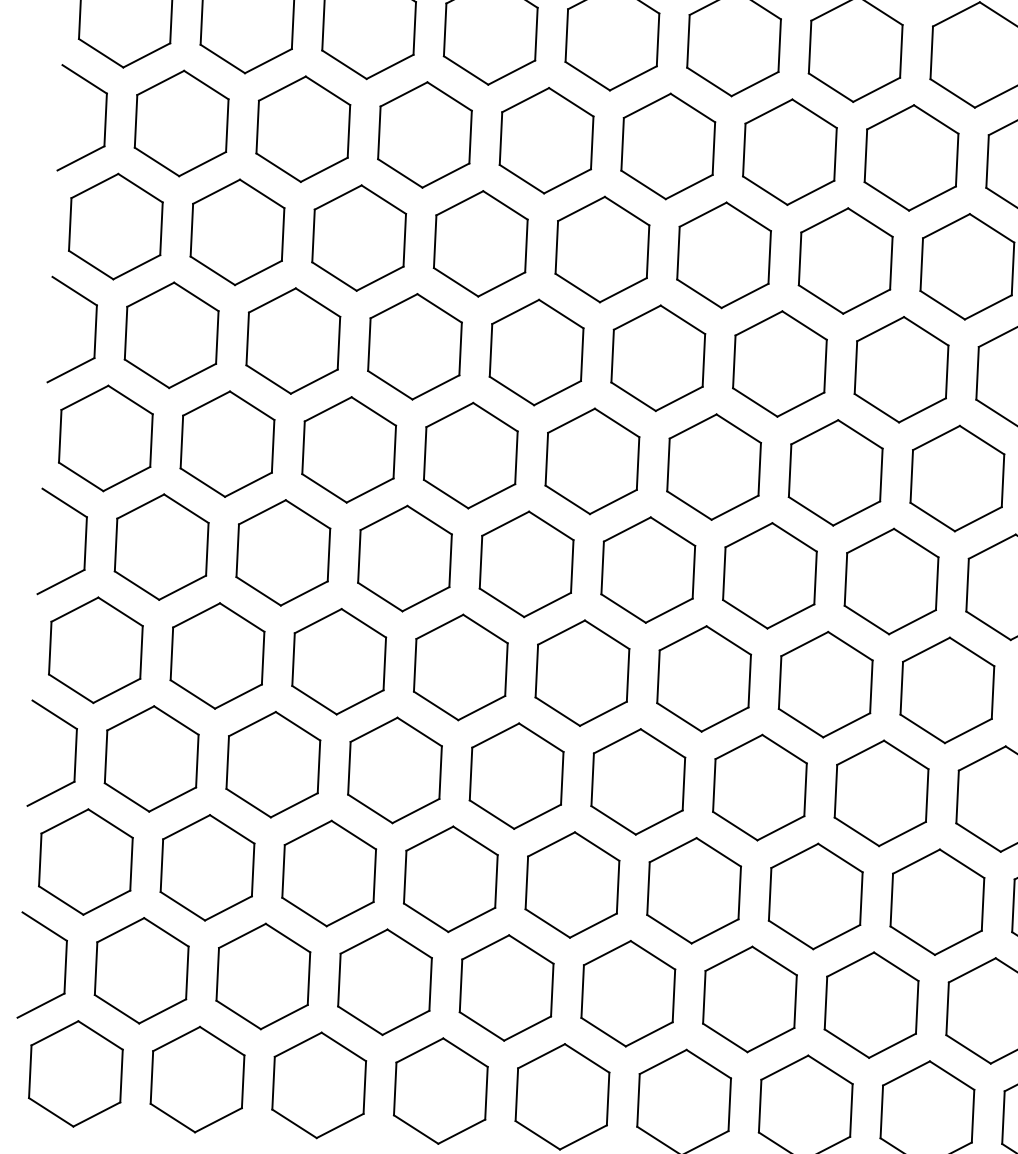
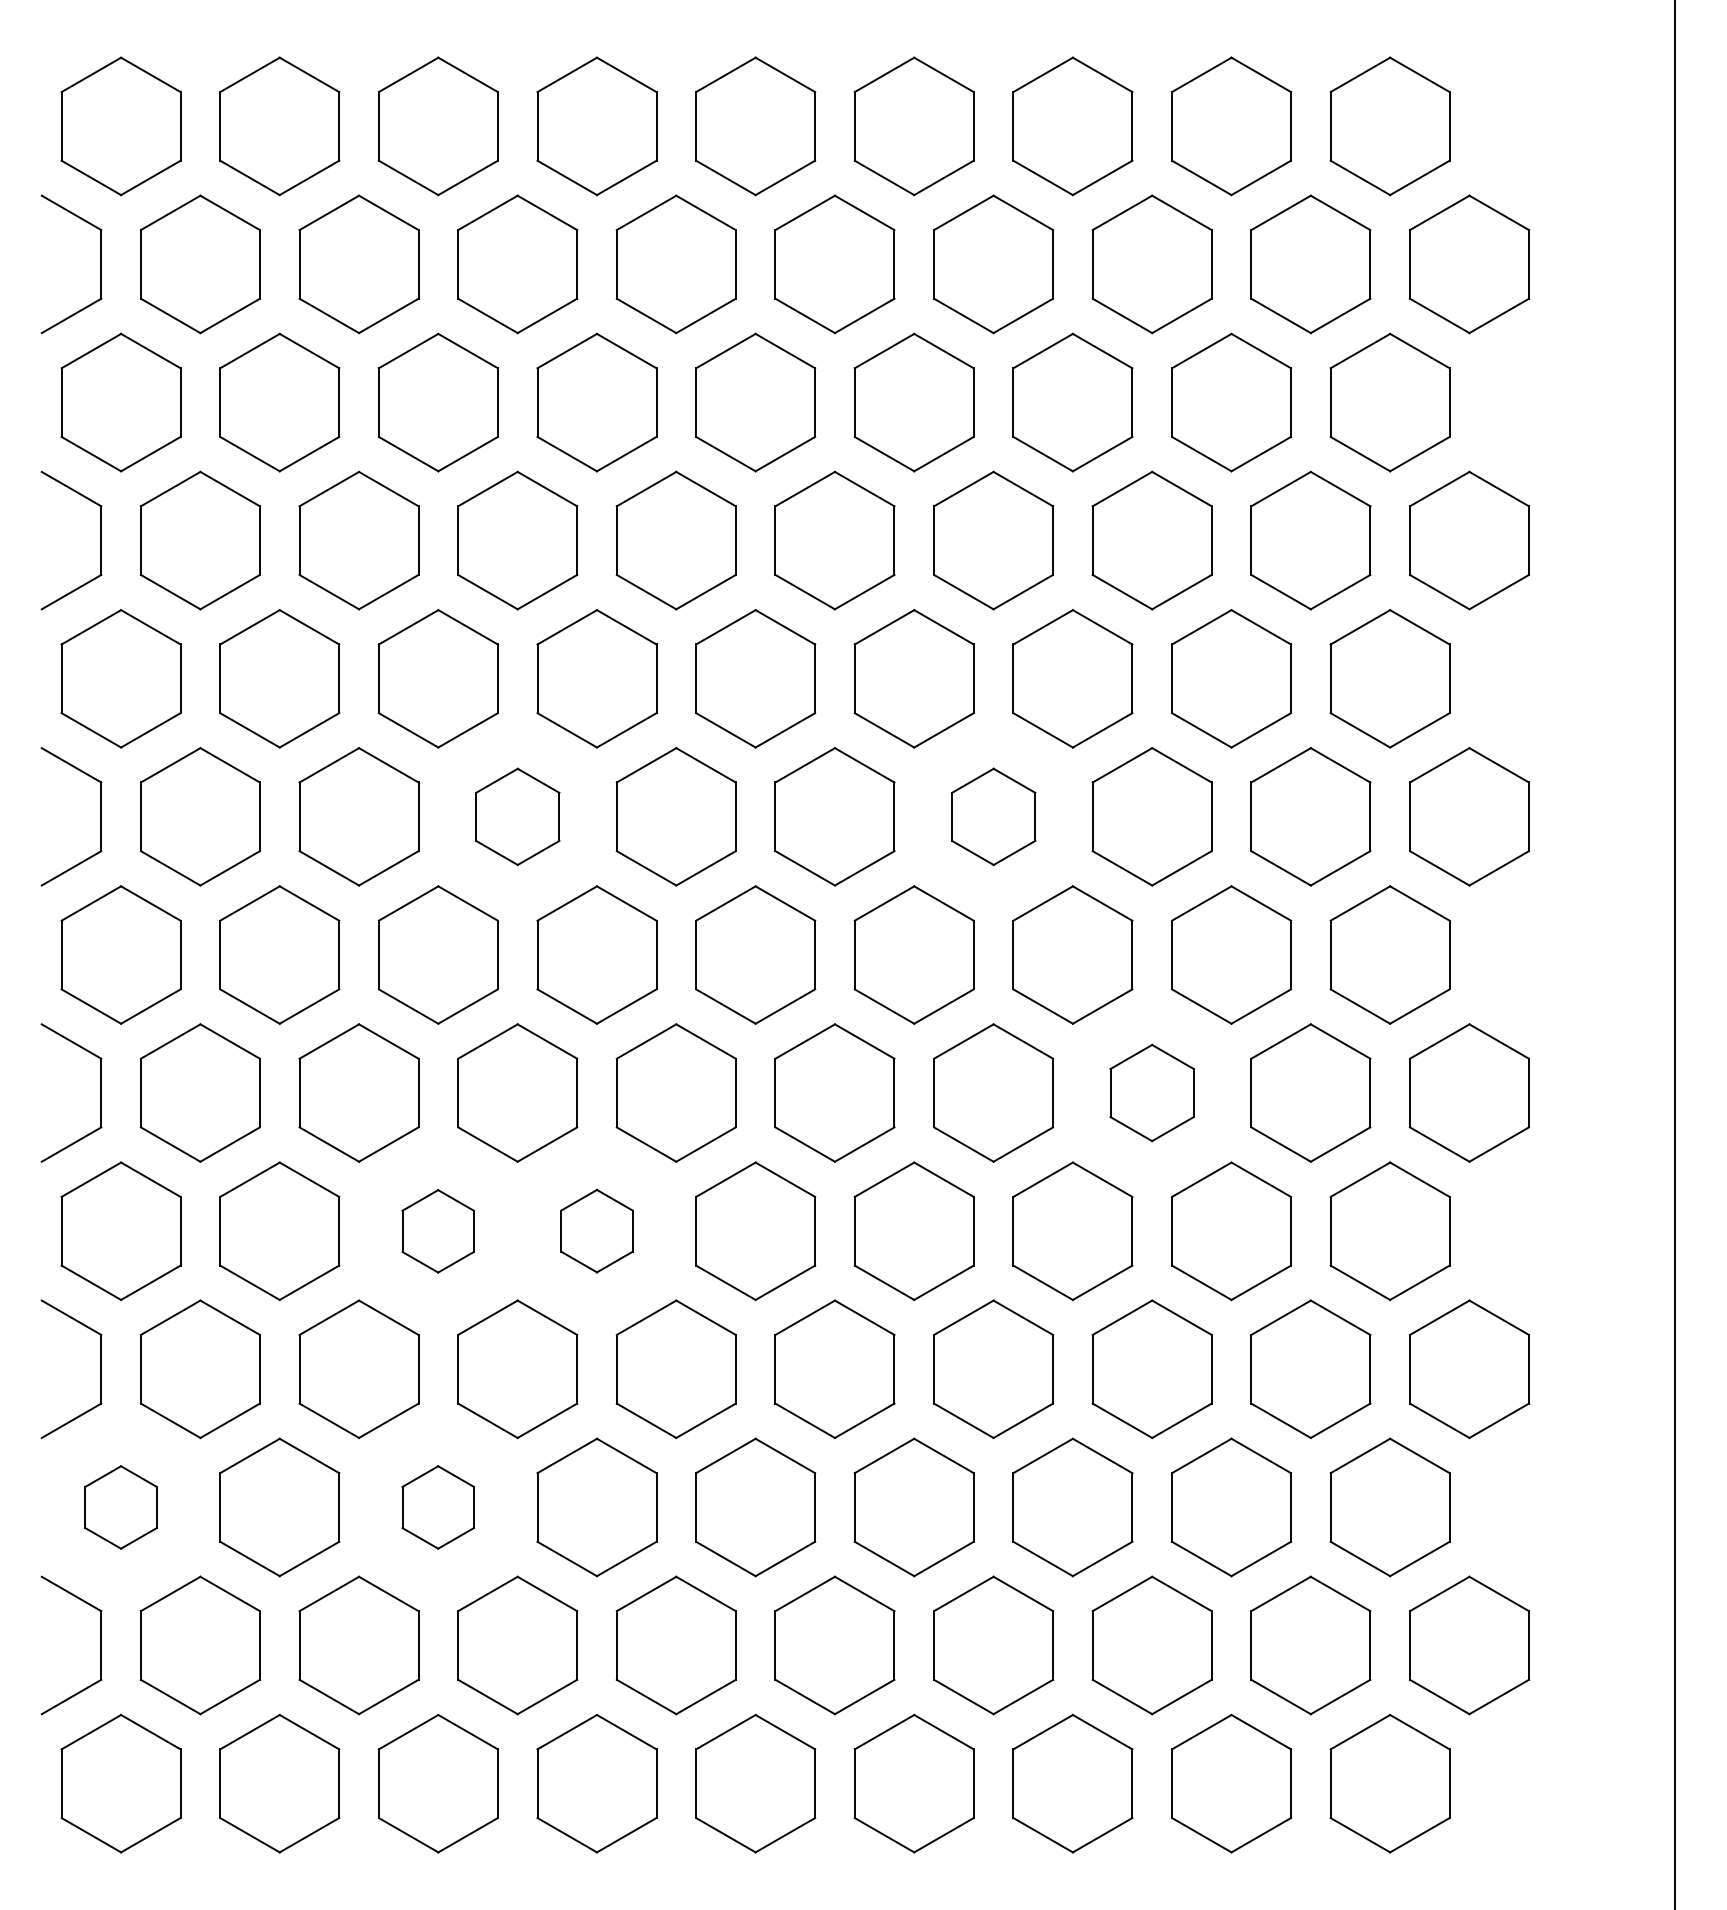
part: (414, 346) -> (517, 816), size x0.7
part: (779, 363) -> (993, 816), size x0.7
part: (891, 581) -> (1151, 1092), size x0.7
part: (338, 661) -> (437, 1231), size x0.6
part: (460, 666) -> (596, 1230), size x0.6
part: (85, 862) -> (120, 1507), size x0.6
part: (328, 873) -> (437, 1507), size x0.6

